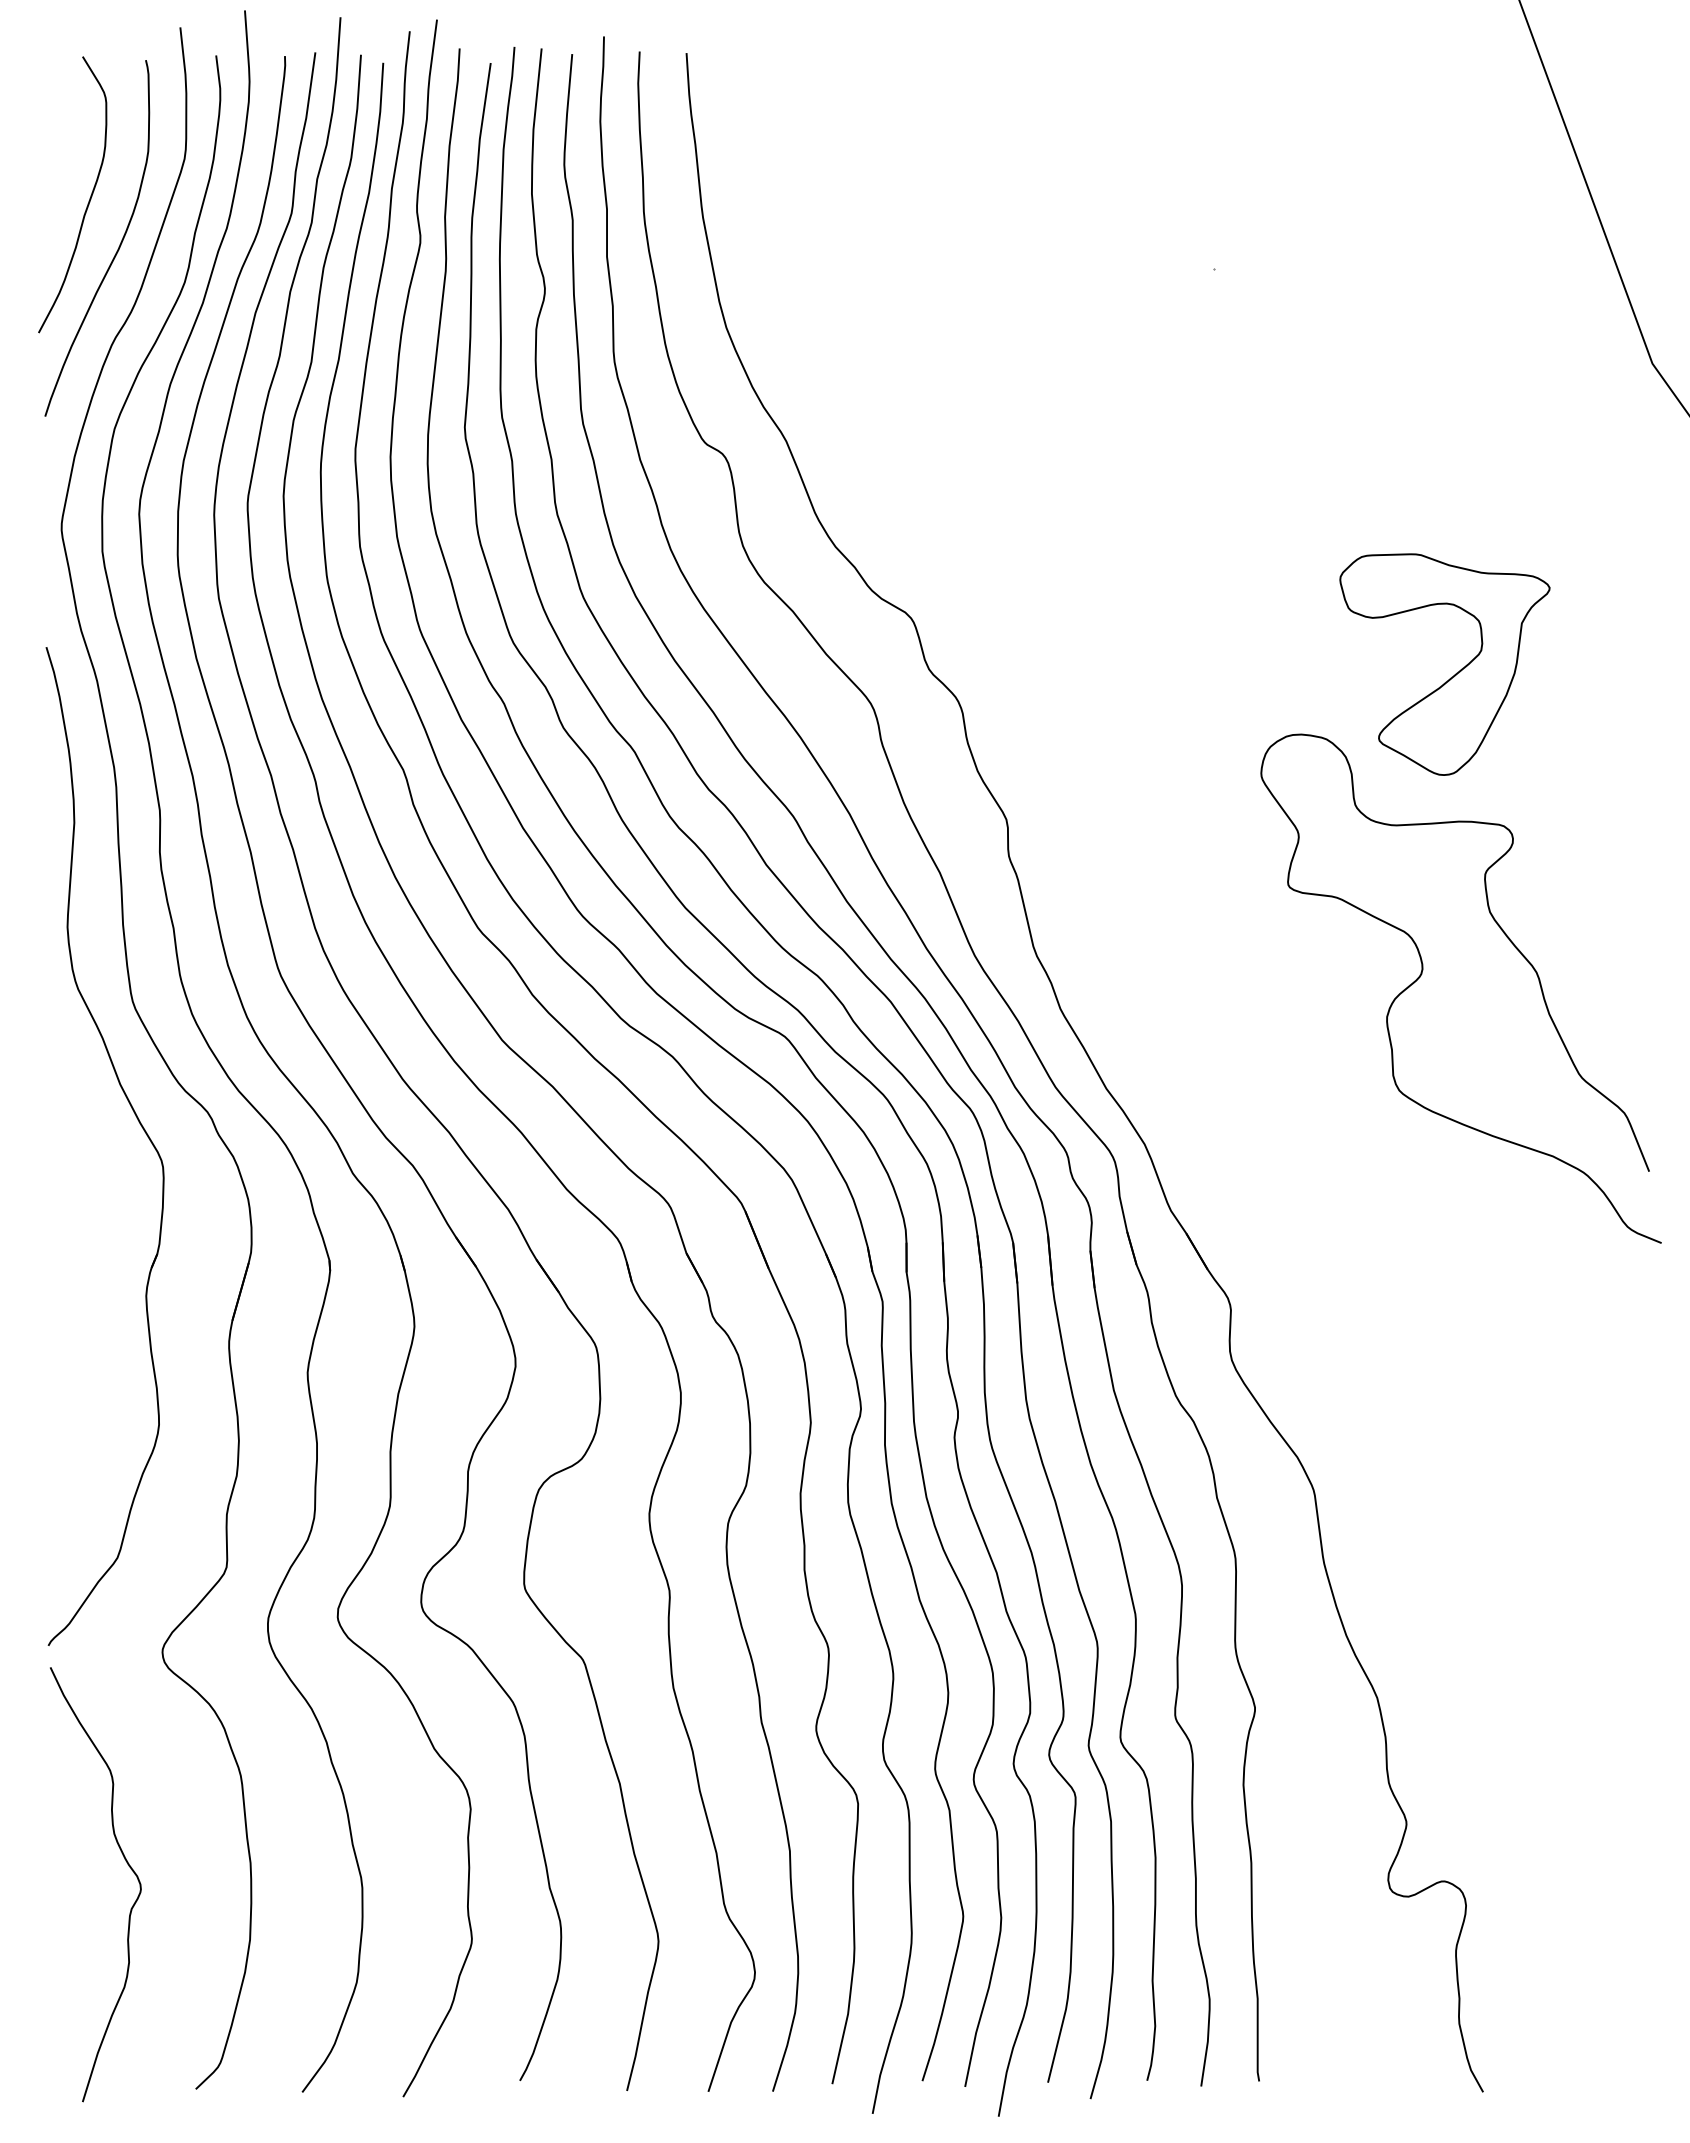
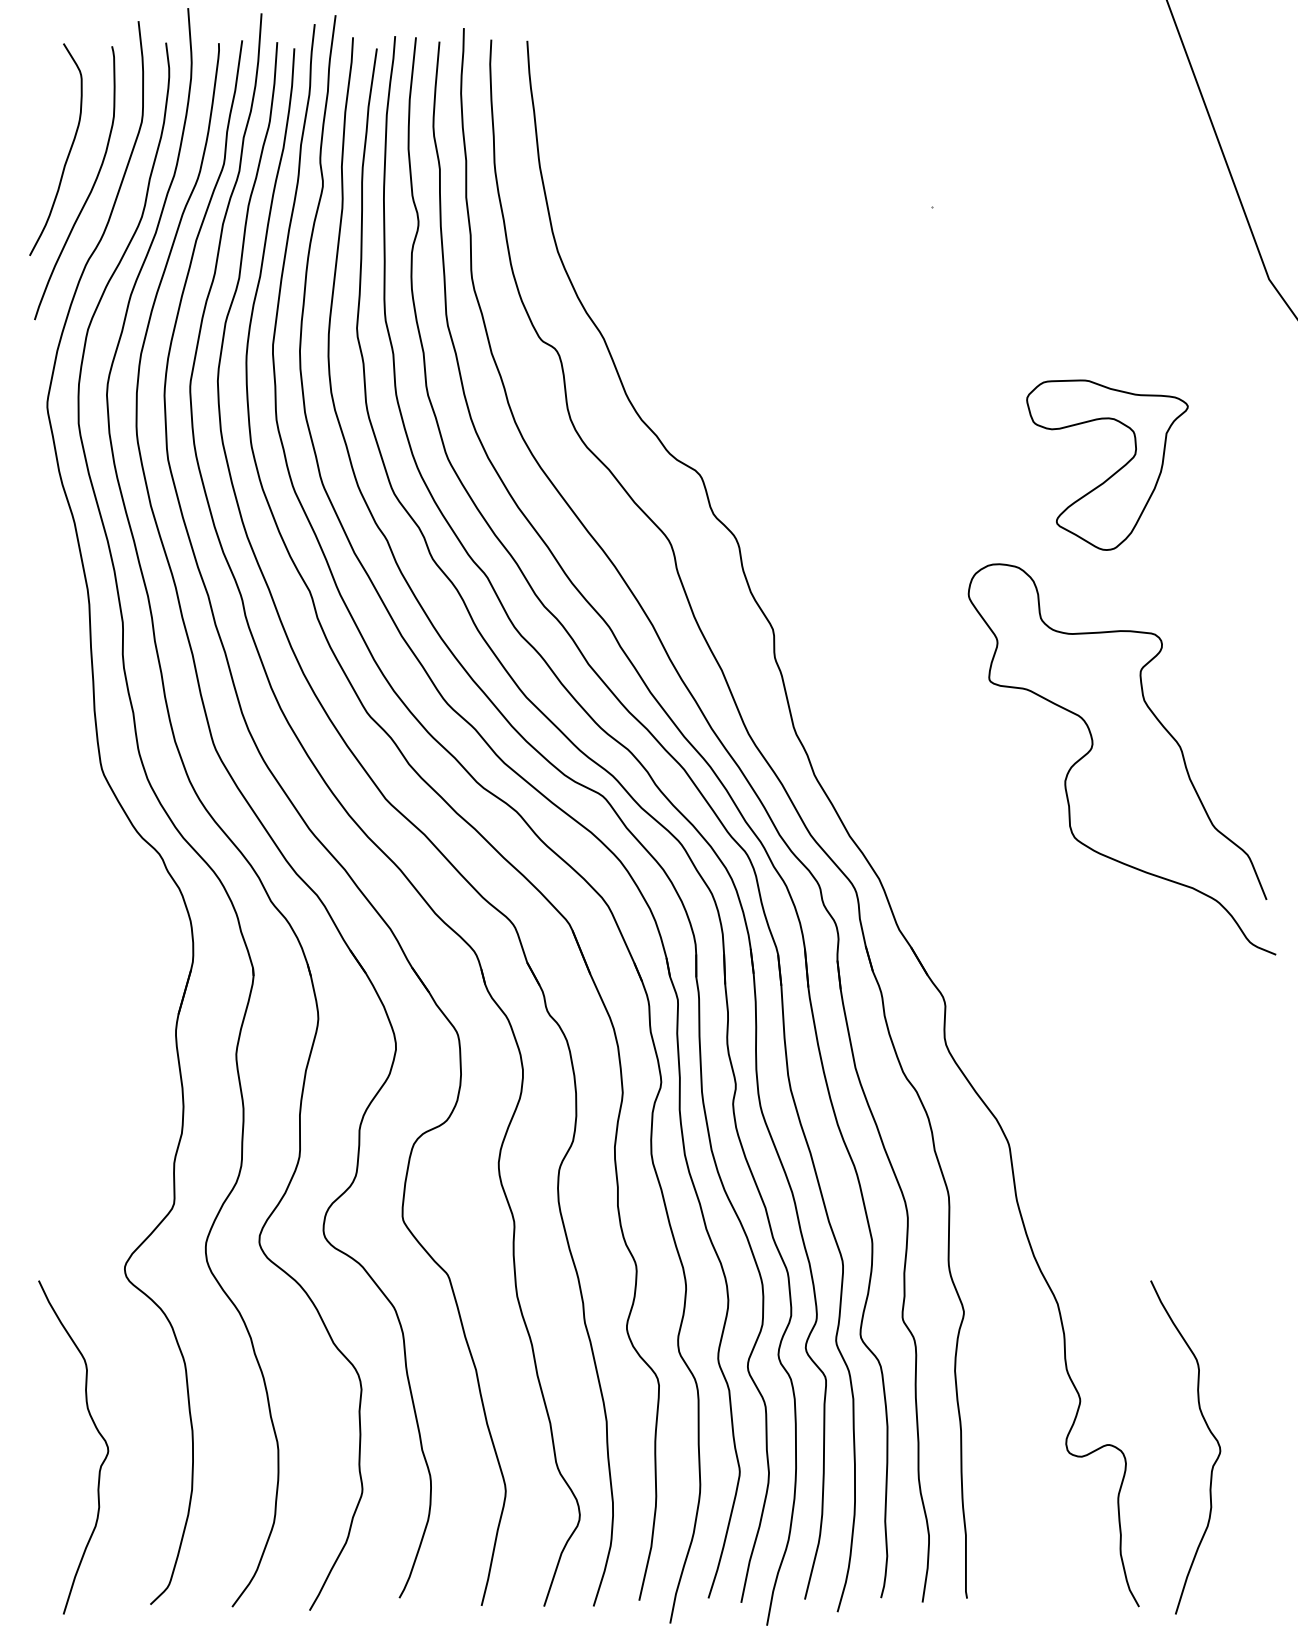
part: (1454, 674) -> (1114, 472), moved
part: (141, 1127) -> (108, 866), removed
curve: (1576, 1866) -> (1210, 1433), added

